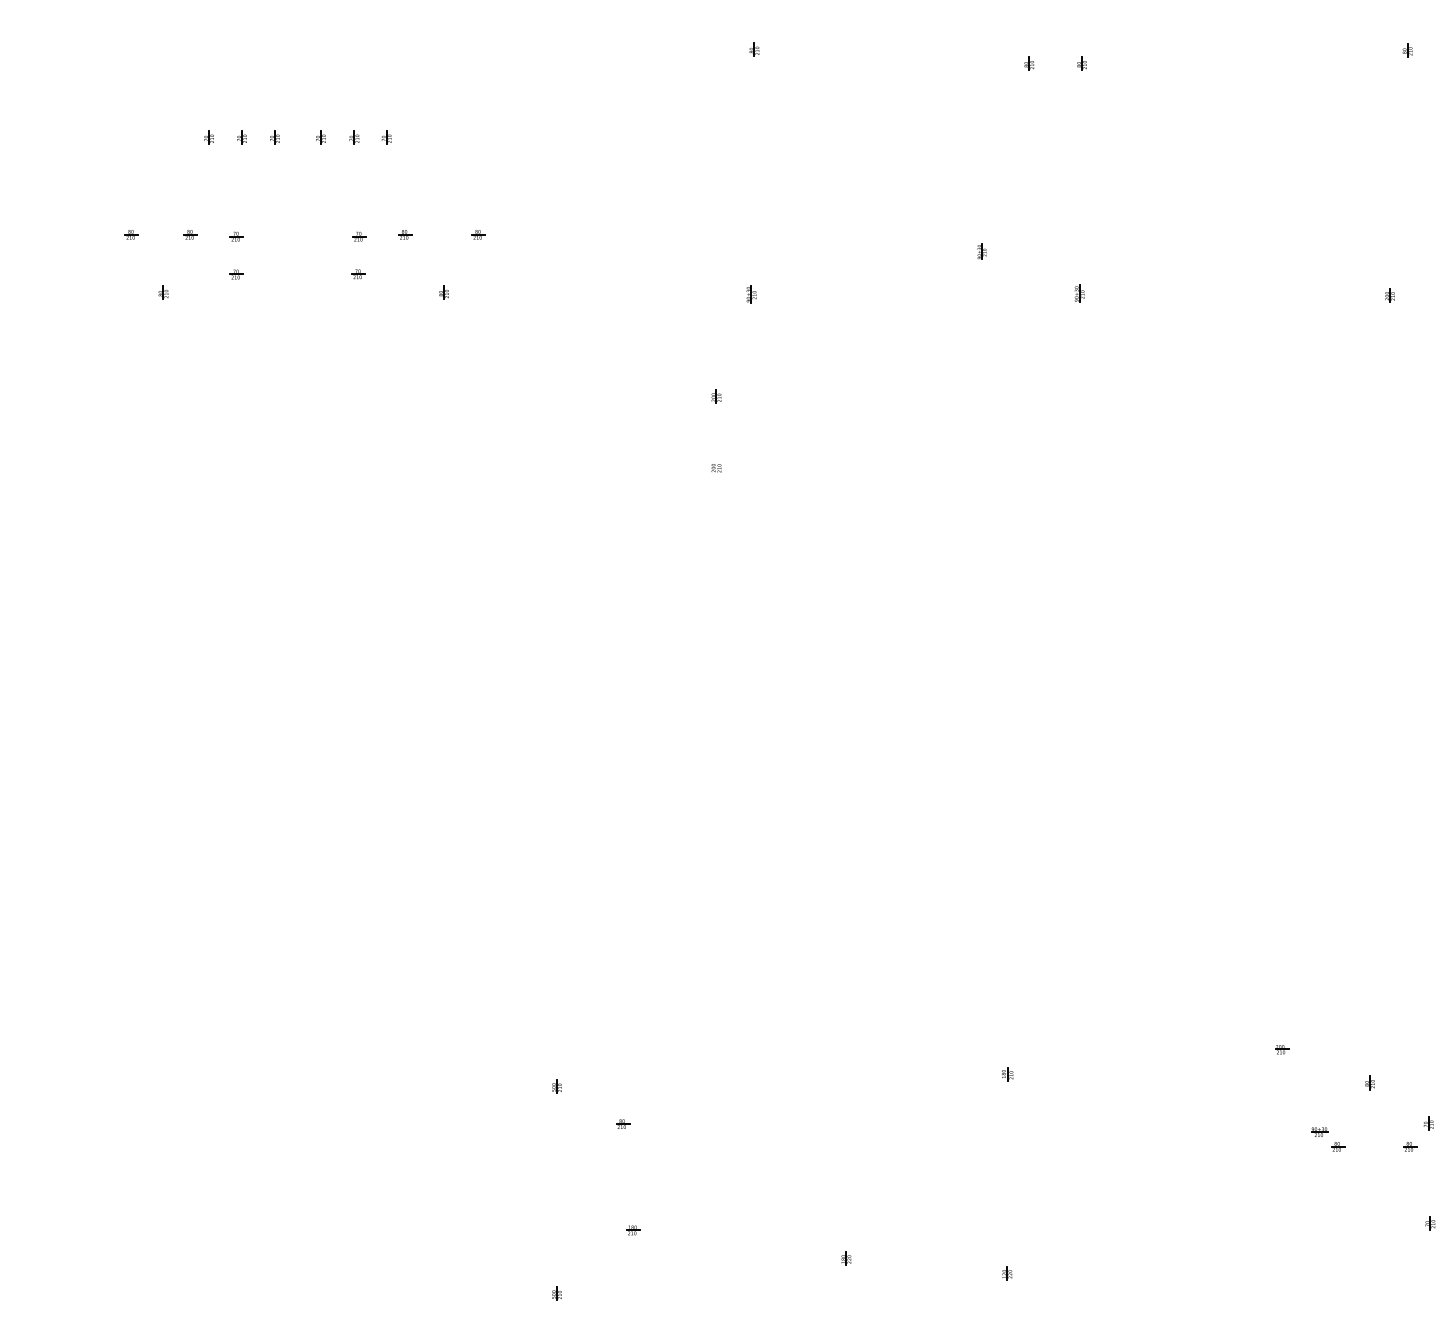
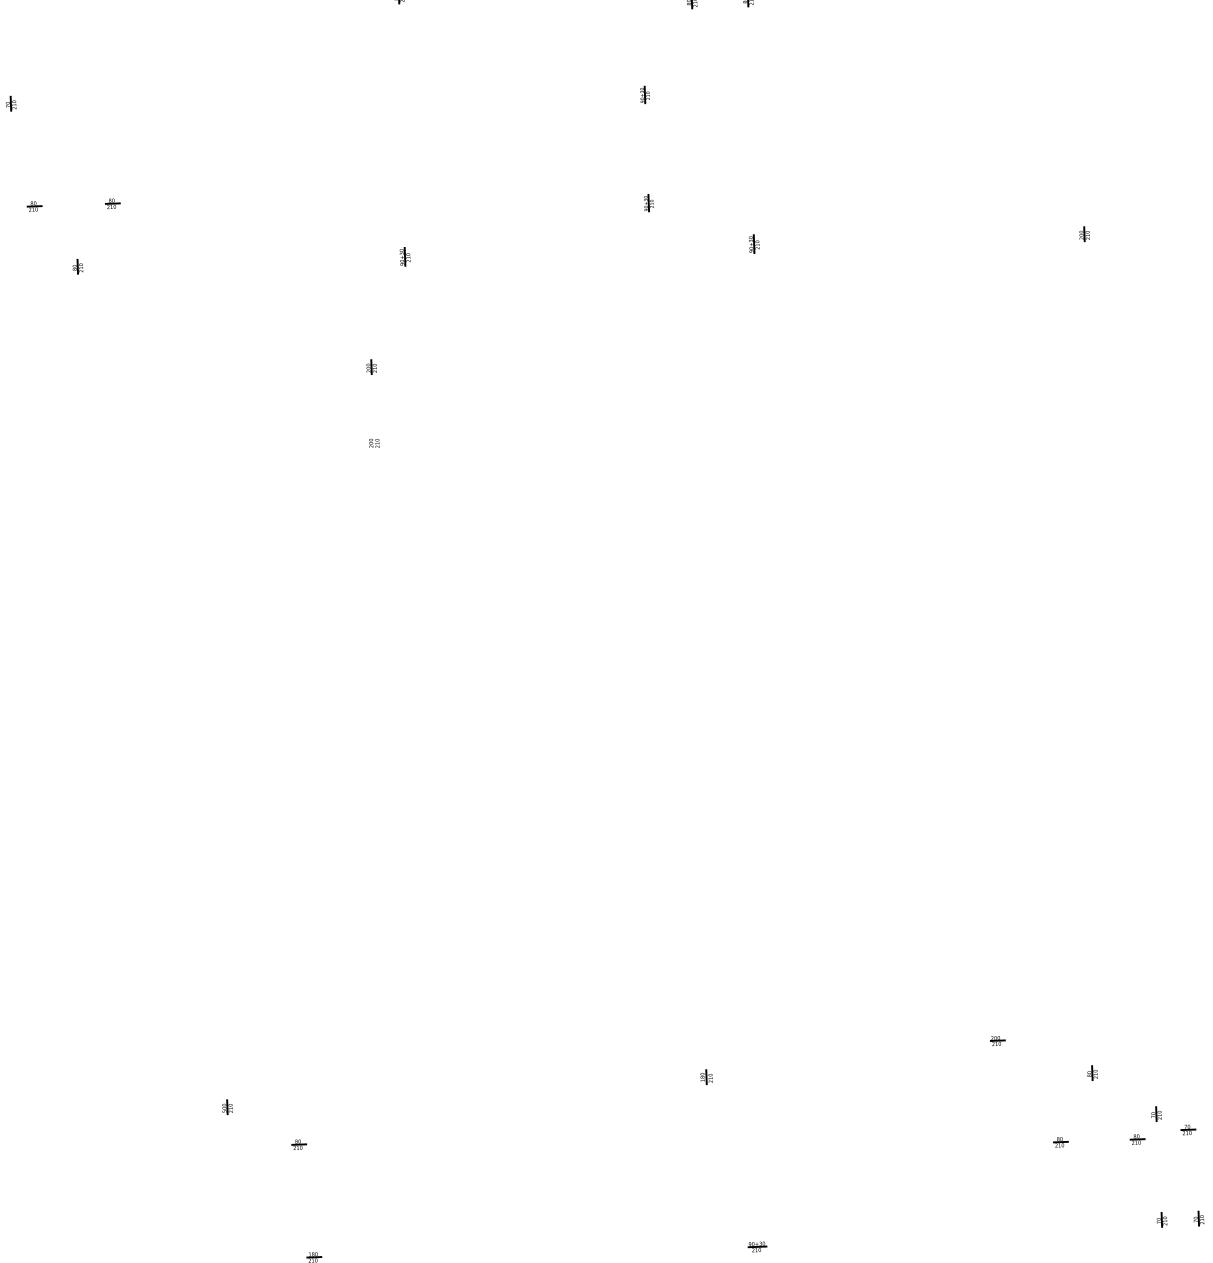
part: (981, 149) -> (644, 94), added
part: (1319, 1131) -> (757, 1246), moved

